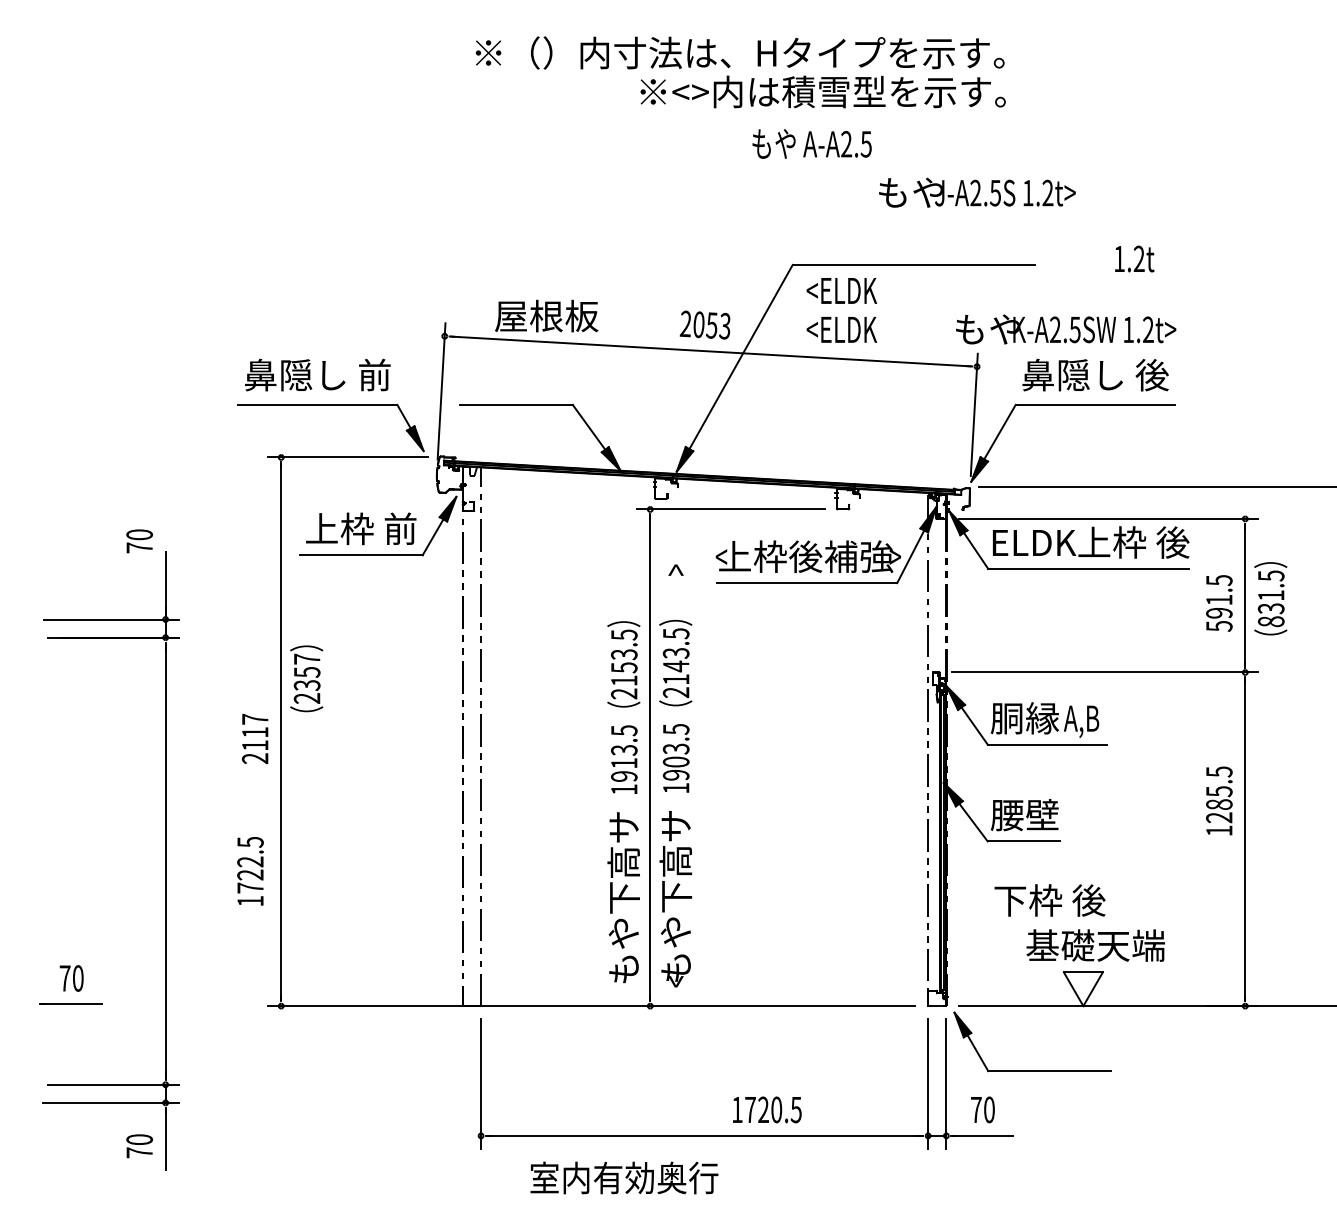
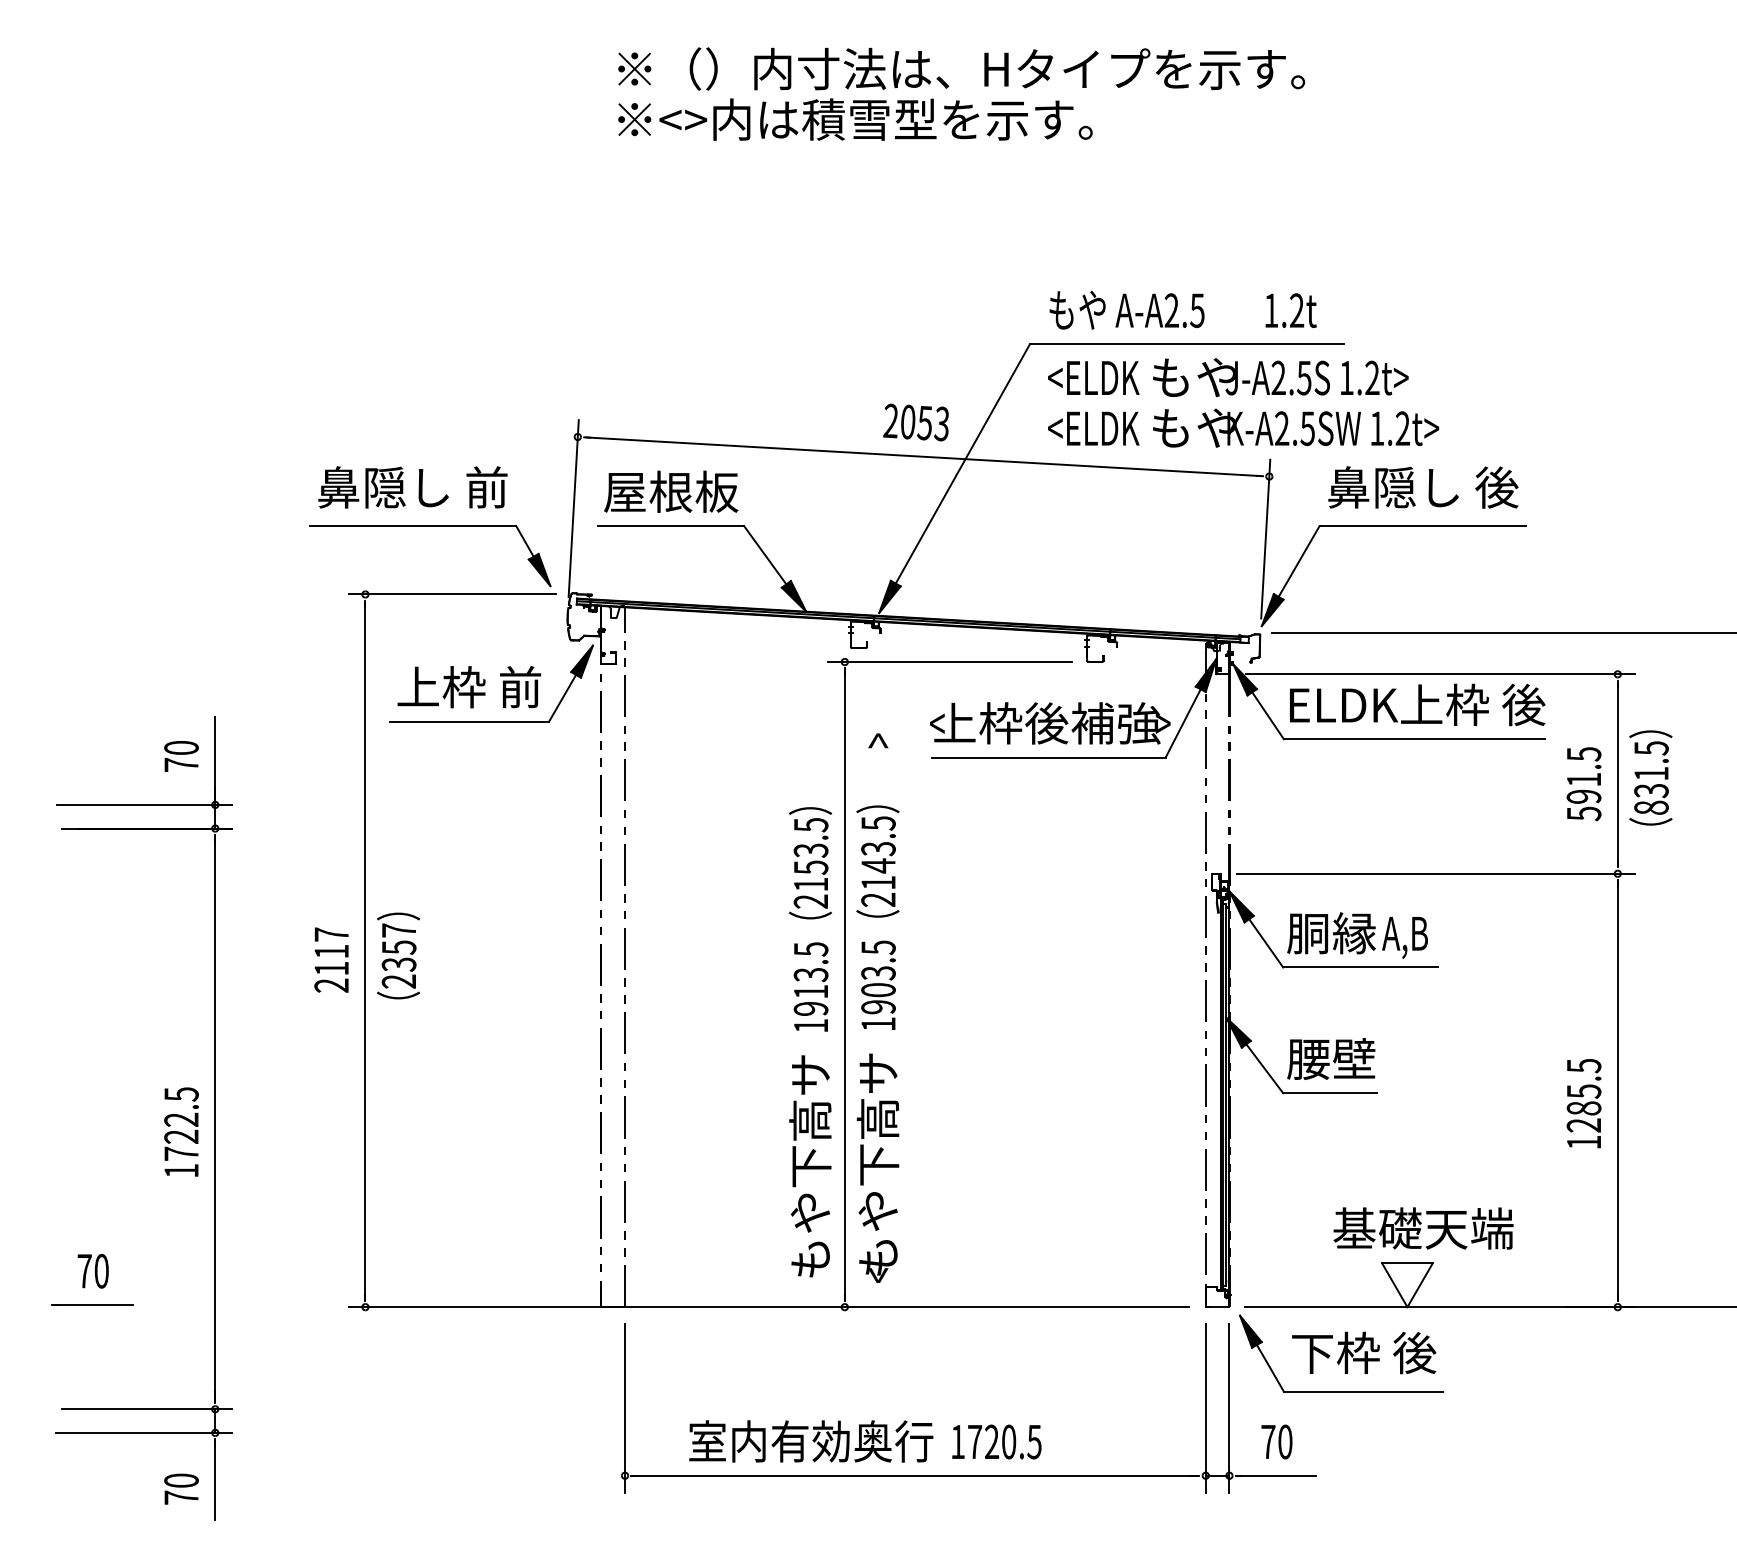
text: (823, 91) -> (855, 119), moved
text: (811, 143) -> (1126, 309), moved
text: (977, 192) -> (1280, 377), moved
text: (1134, 258) -> (1290, 310), moved
text: (546, 315) -> (671, 491), moved
text: (1066, 328) -> (1296, 427), moved
text: (139, 541) -> (181, 756), moved
text: (306, 678) -> (398, 955), moved
text: (1218, 800) -> (1583, 1103), moved
text: (250, 870) -> (181, 1131), moved
text: (1050, 900) -> (1364, 1352), moved
text: (624, 1178) -> (811, 1441), moved

